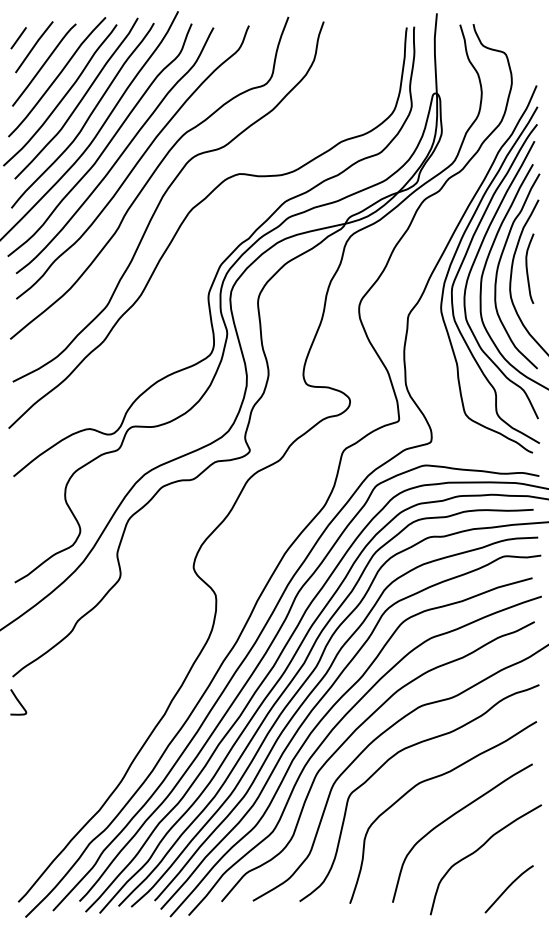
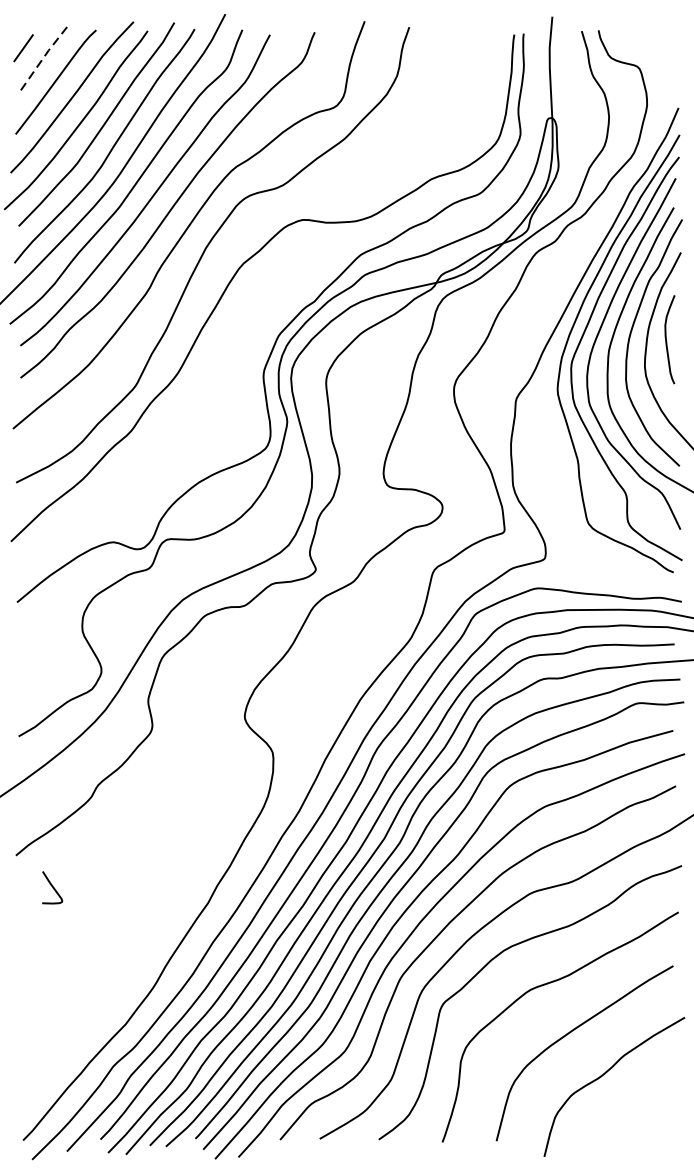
line: (34, 46) -> (43, 58), solid -> dashed
curve: (18, 702) -> (52, 888), moved
curve: (508, 888) -> (642, 1123), removed

